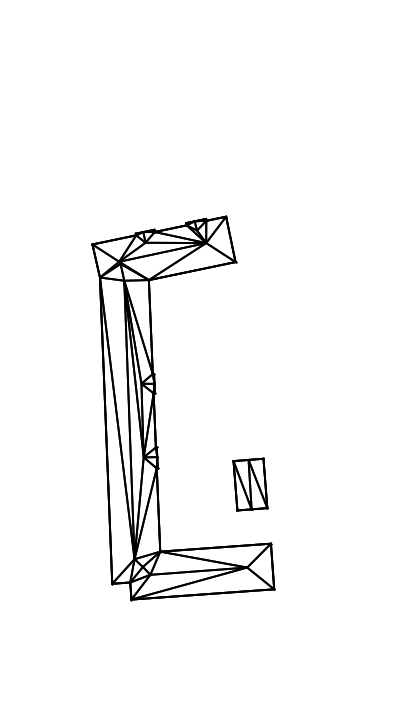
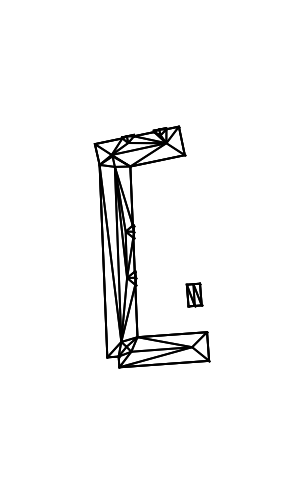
part: (250, 483) -> (194, 294), size x0.7

